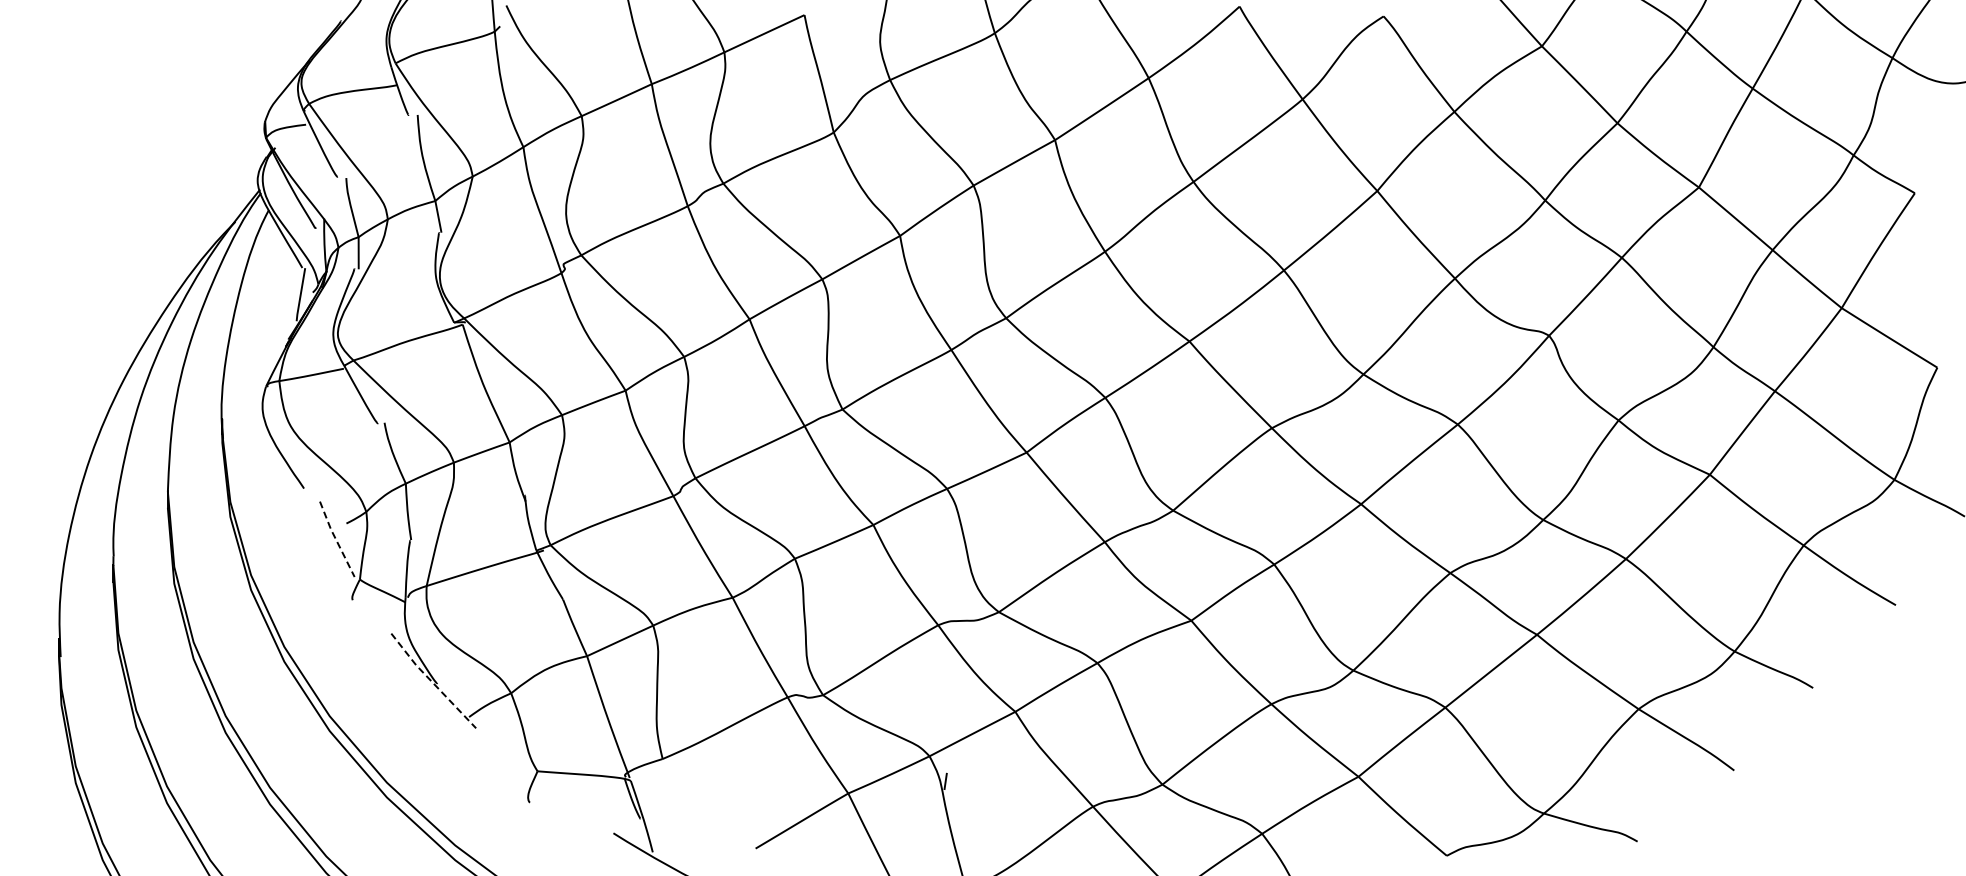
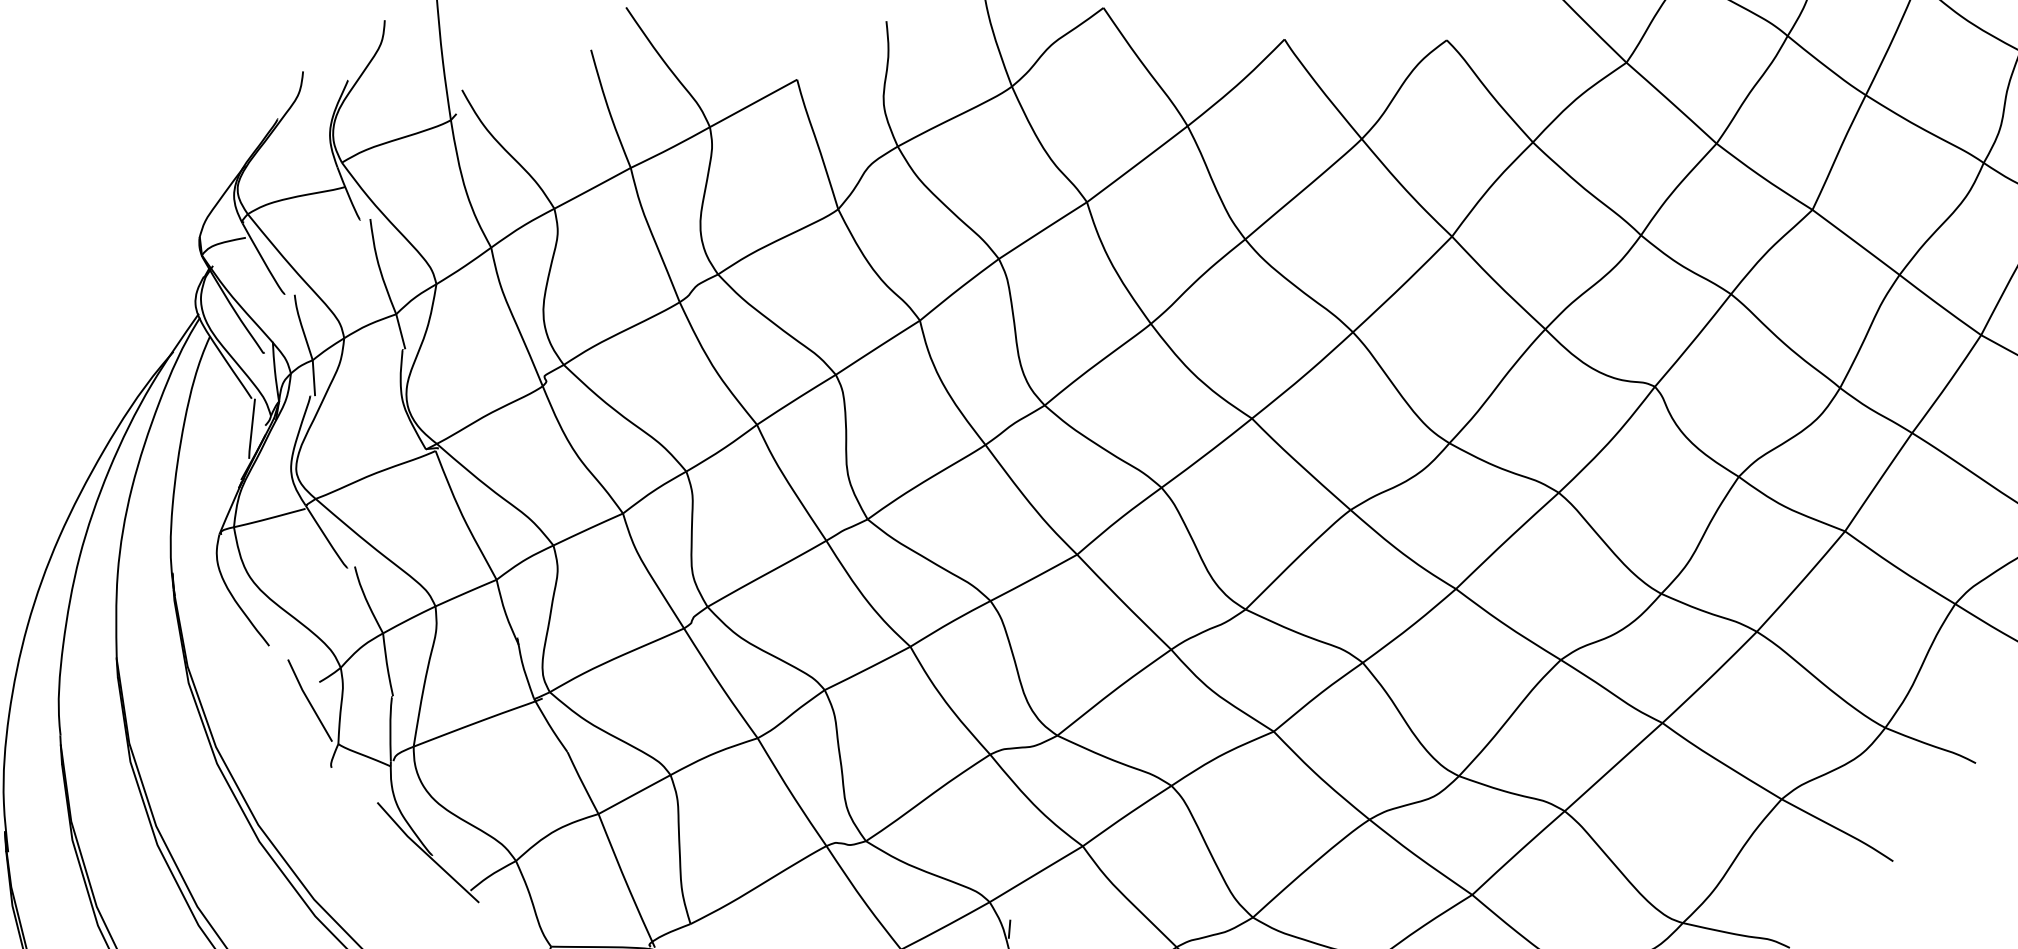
line: (335, 539) -> (308, 700), dashed -> solid
line: (432, 681) -> (426, 853), dashed -> solid

